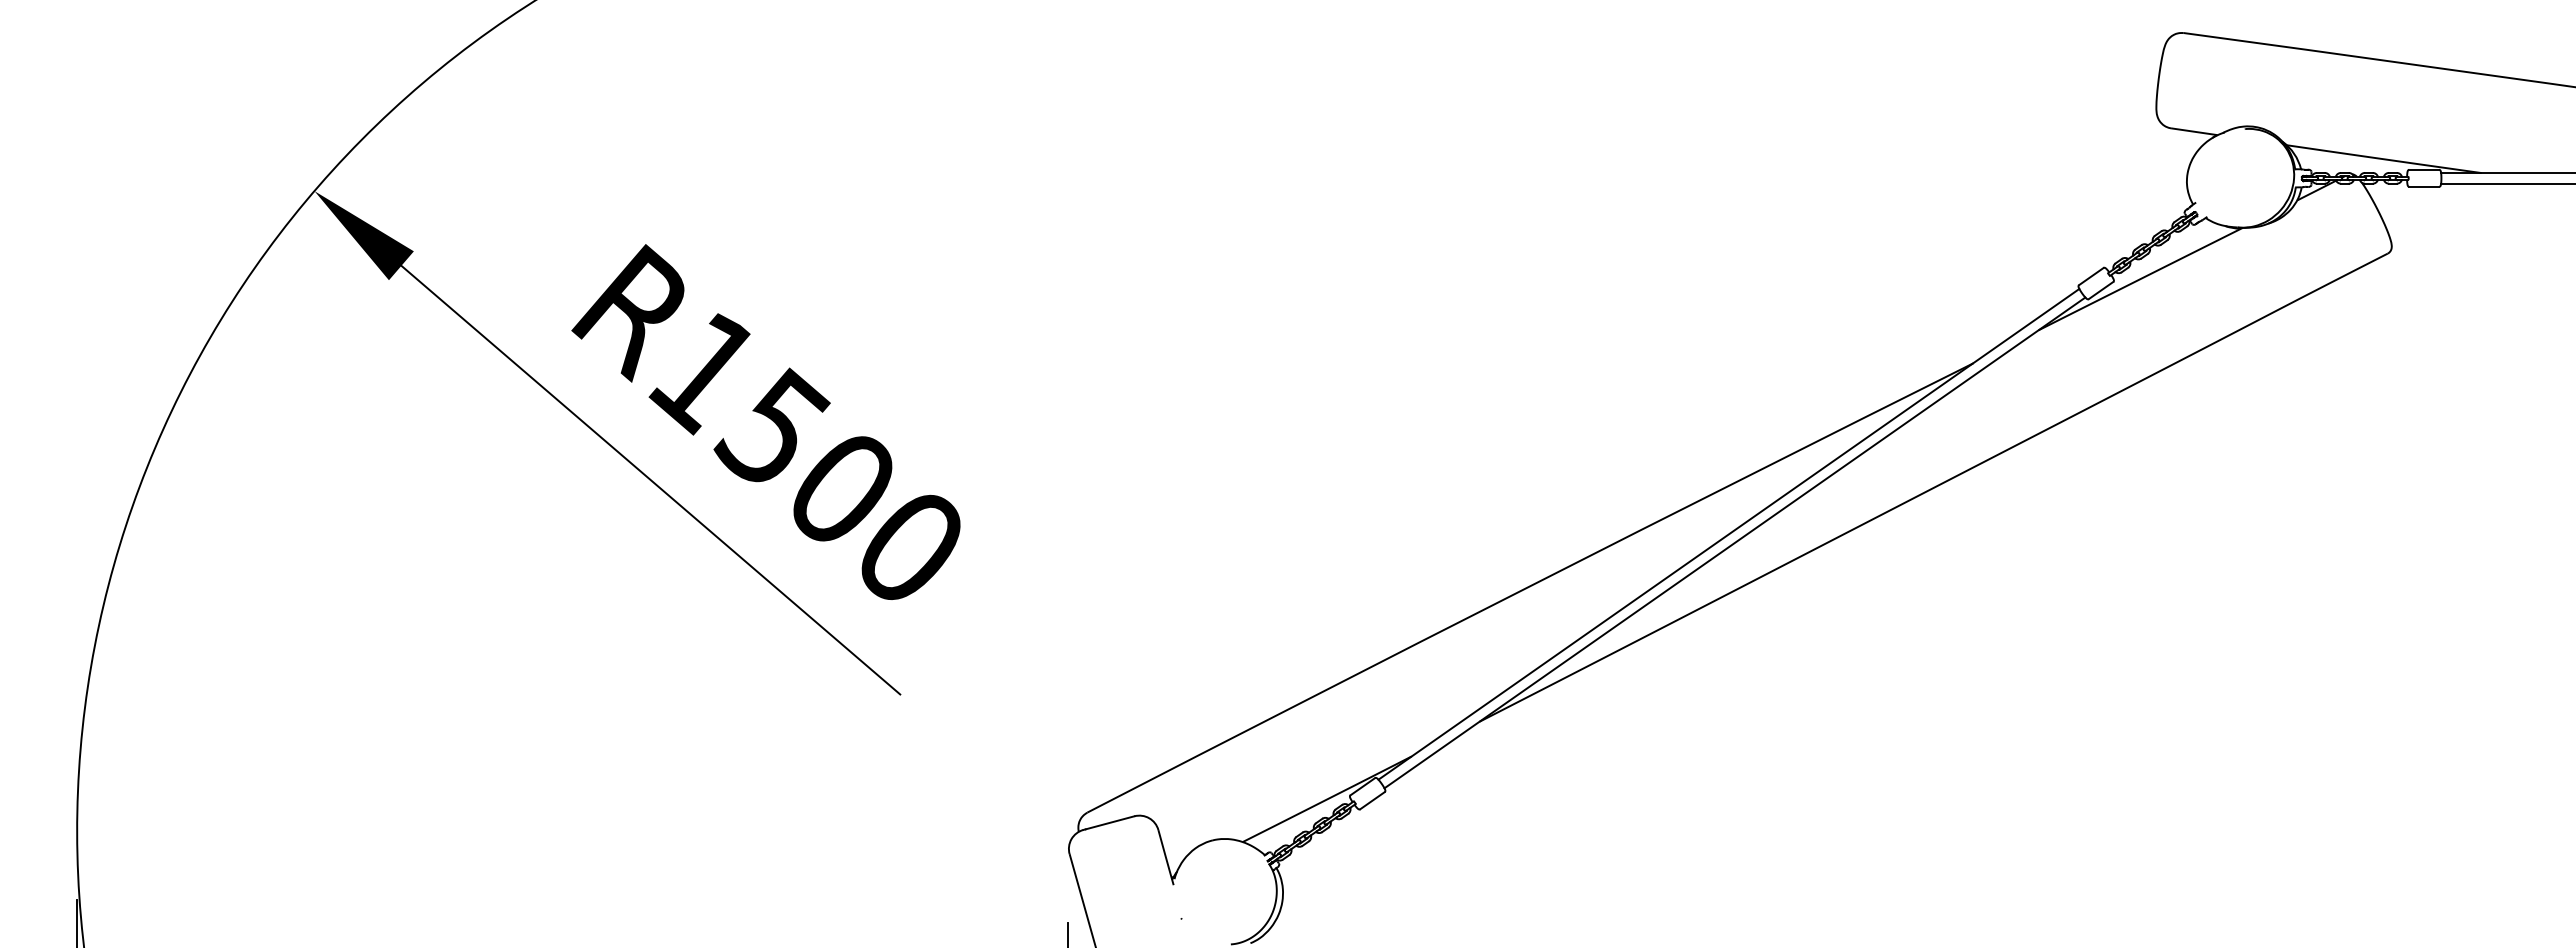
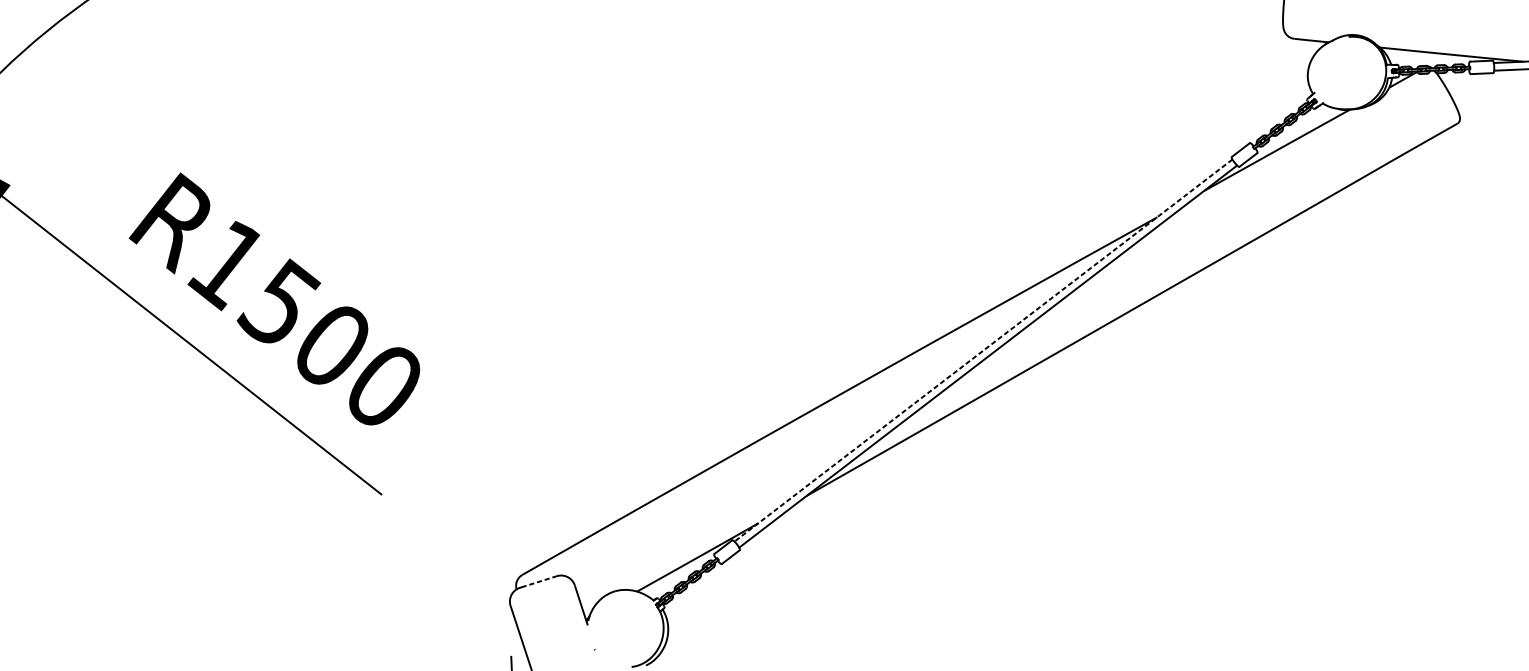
line: (1728, 534) -> (983, 350), solid -> dashed
line: (1110, 822) -> (539, 581), solid -> dashed

